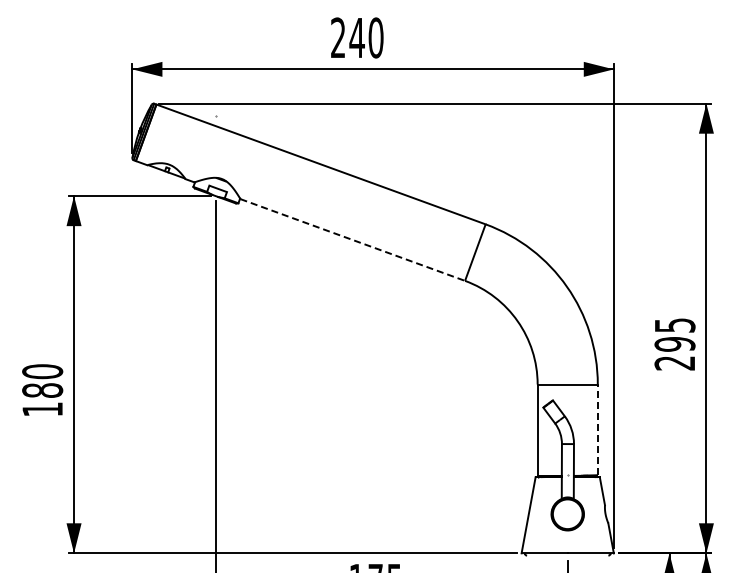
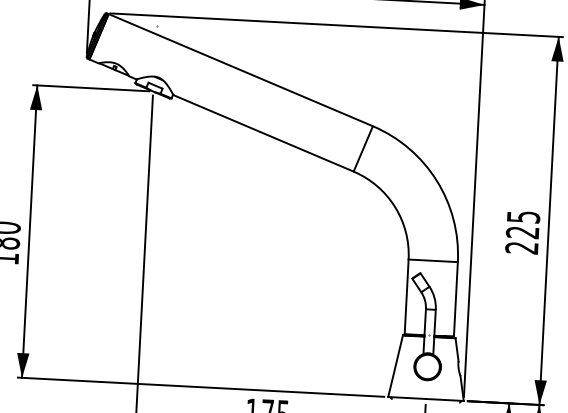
line: (352, 240) -> (263, 133), dashed -> solid
text: (674, 344) -> (522, 232), 295 -> 225
line: (597, 429) -> (455, 298), dashed -> solid

